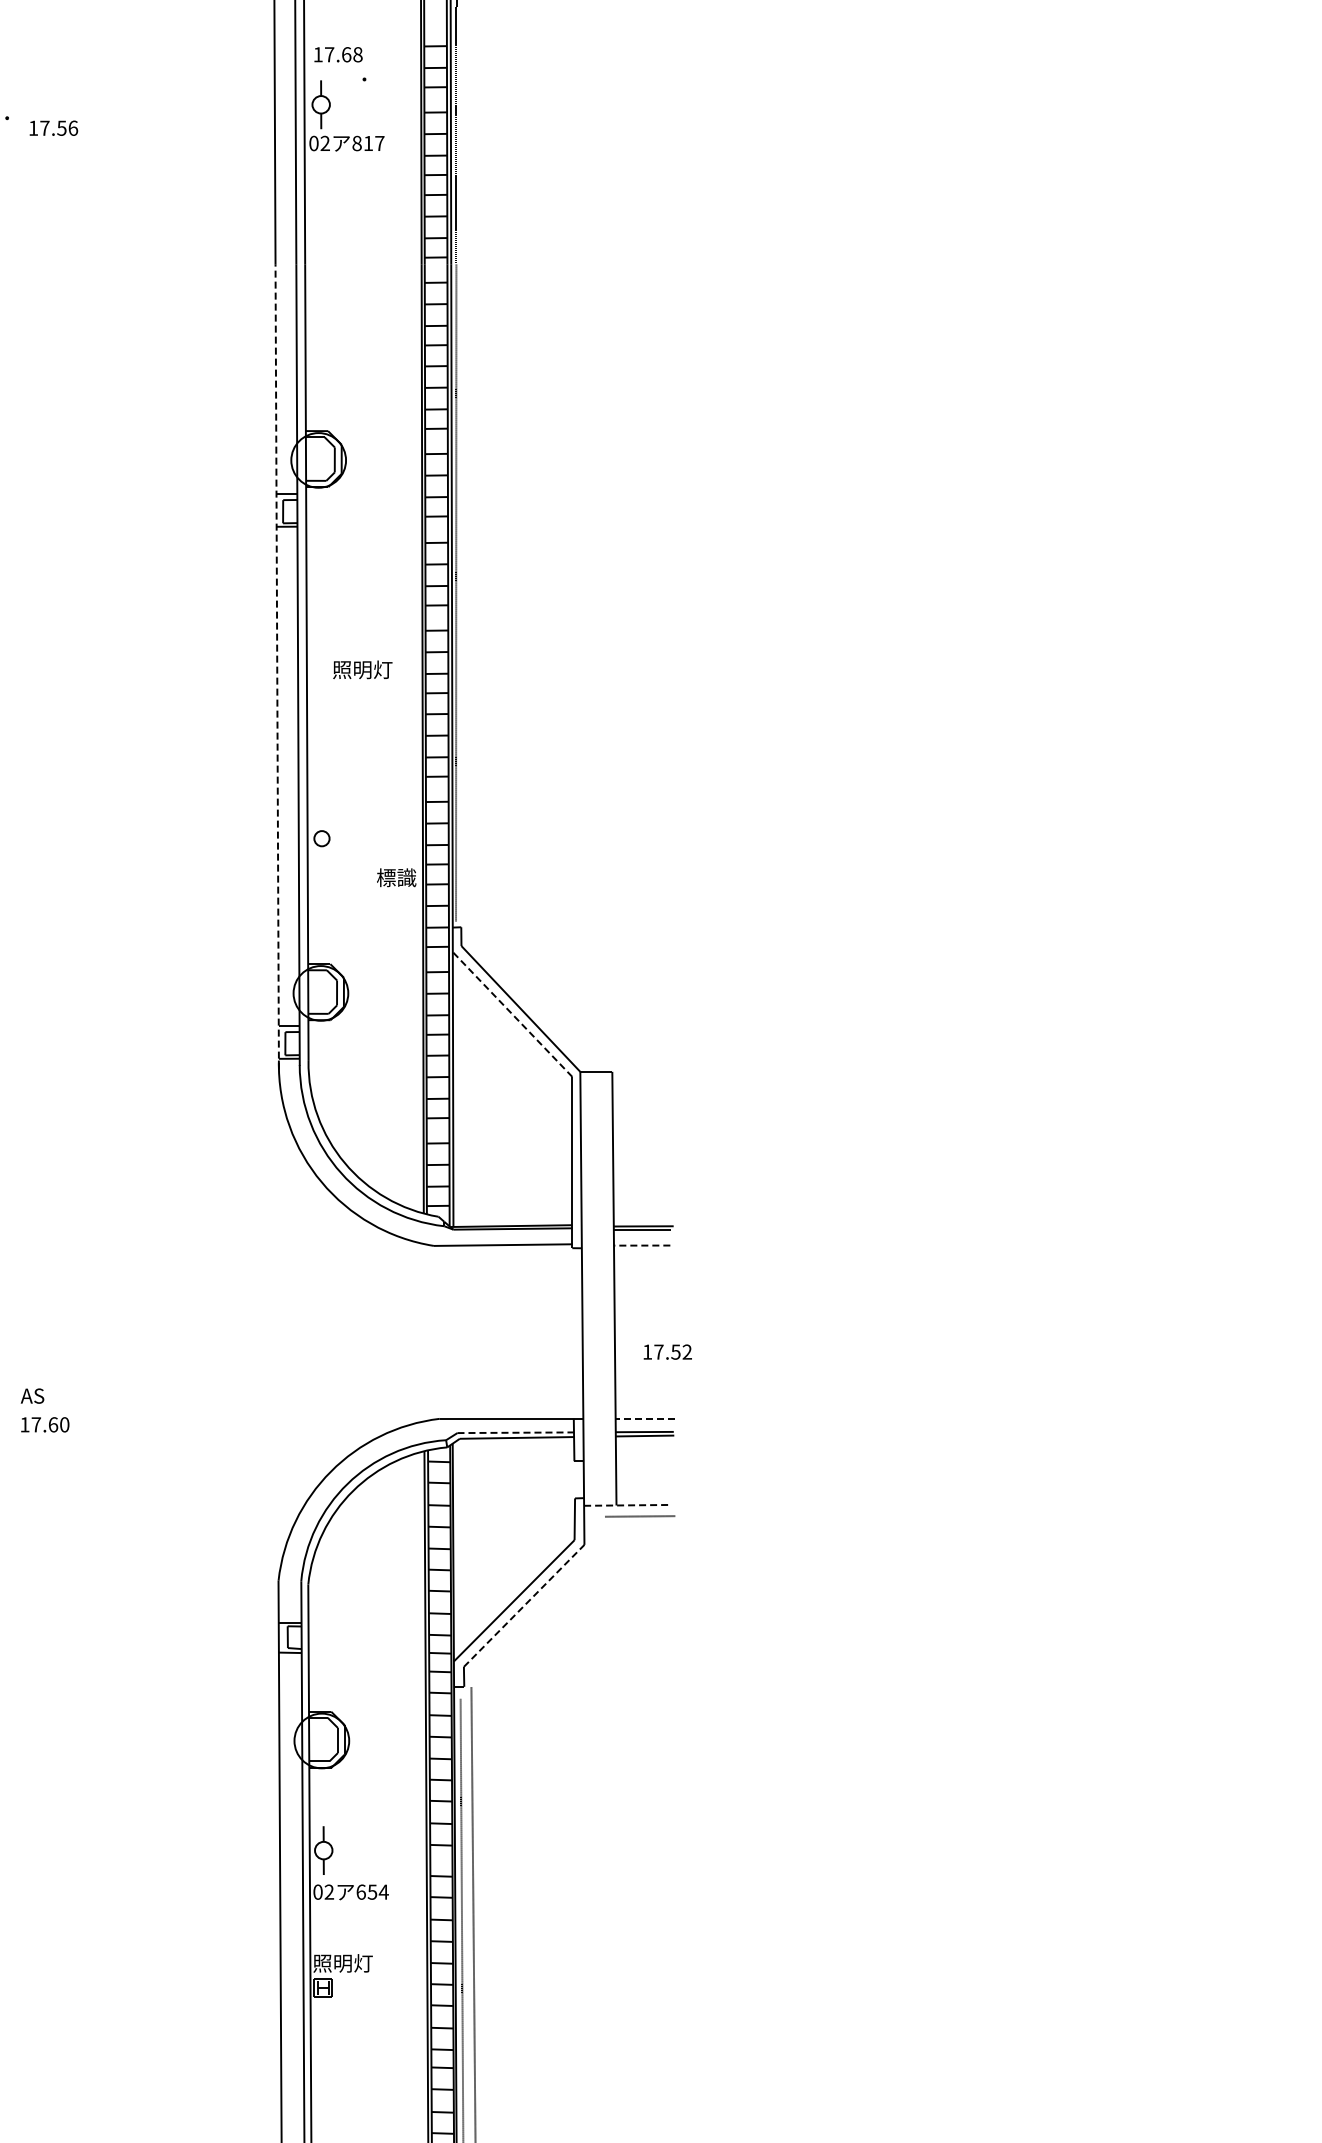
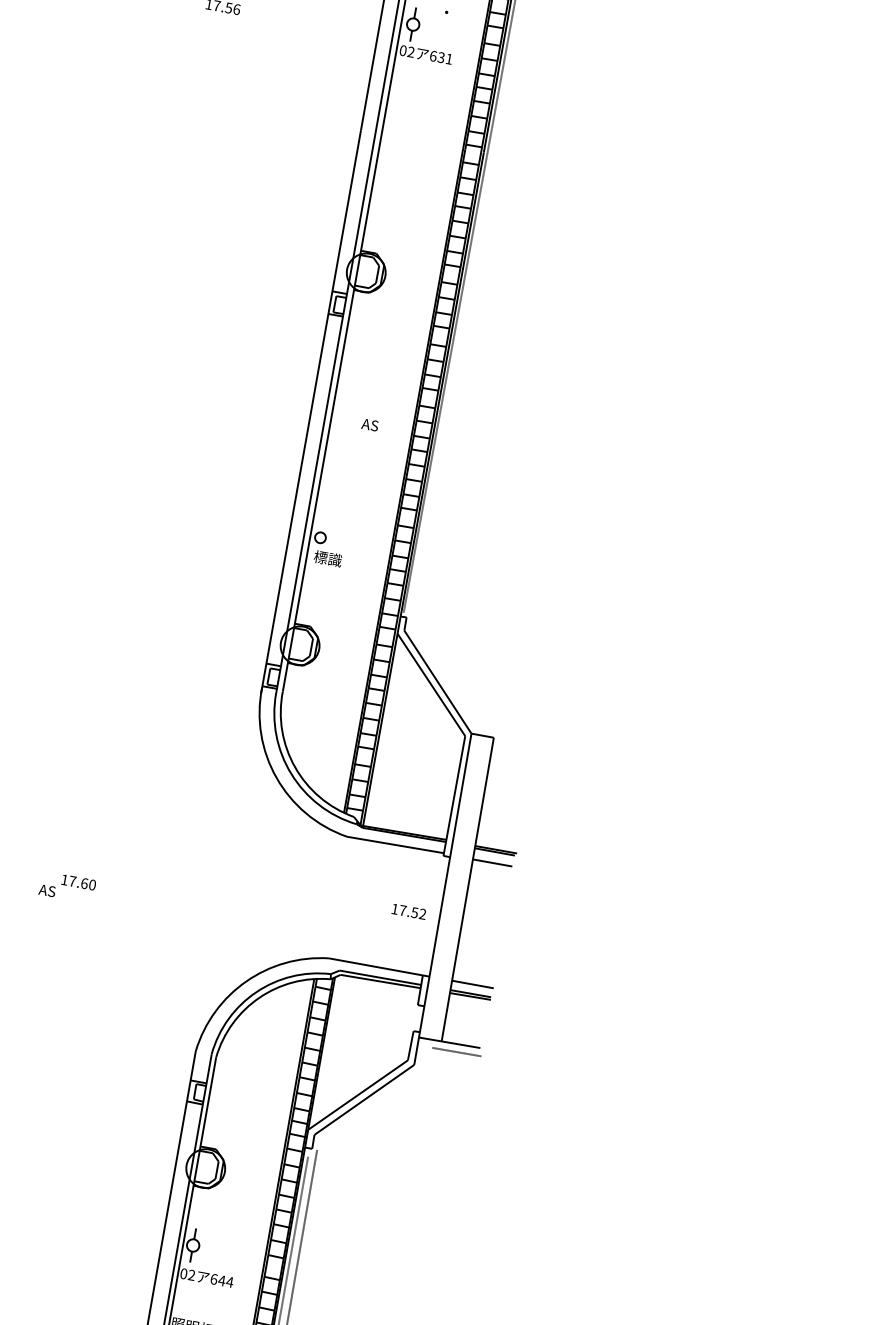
text: (368, 143) -> (441, 57), 817 -> 631
line: (277, 666) -> (311, 411), dashed -> solid
text: (362, 669) -> (370, 424), 照明灯 -> AS
text: (396, 877) -> (327, 558), moved
line: (512, 1014) -> (431, 684), dashed -> solid
line: (641, 1245) -> (492, 862), dashed -> solid
text: (667, 1351) -> (409, 911), moved
line: (645, 1418) -> (473, 984), dashed -> solid
text: (45, 1424) -> (79, 882), moved
line: (516, 1432) -> (381, 977), dashed -> solid
line: (627, 1505) -> (449, 1042), dashed -> solid
line: (524, 1605) -> (364, 1099), dashed -> solid
text: (372, 1891) -> (222, 1280), 654 -> 644

